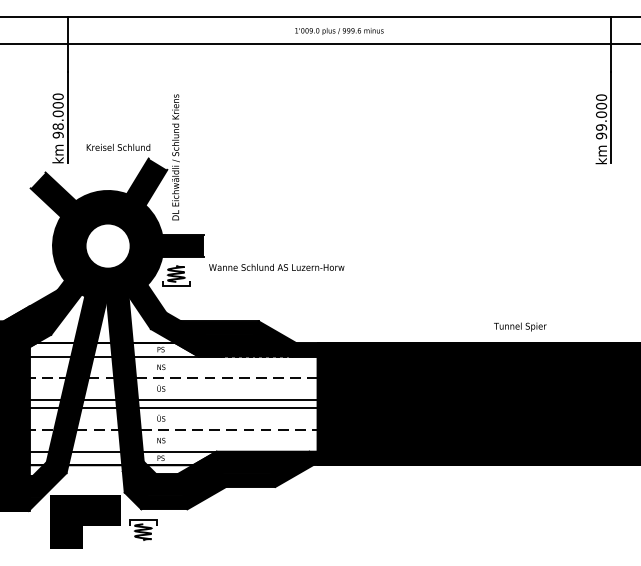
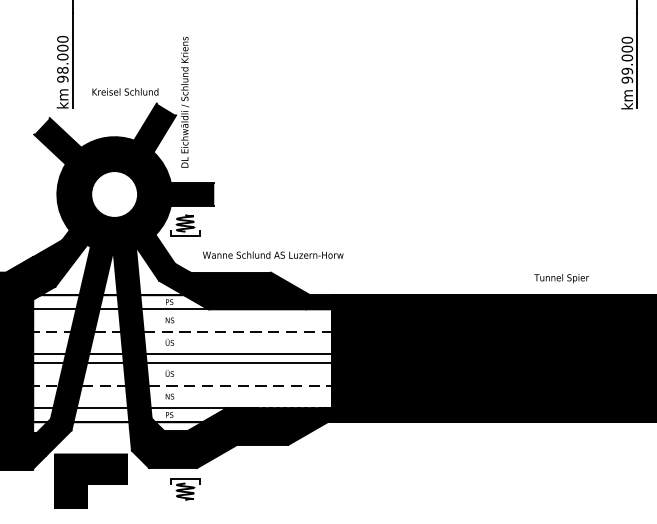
text: (276, 267) -> (272, 255), moved
text: (520, 326) -> (561, 278), moved
part: (143, 529) -> (185, 488), moved

